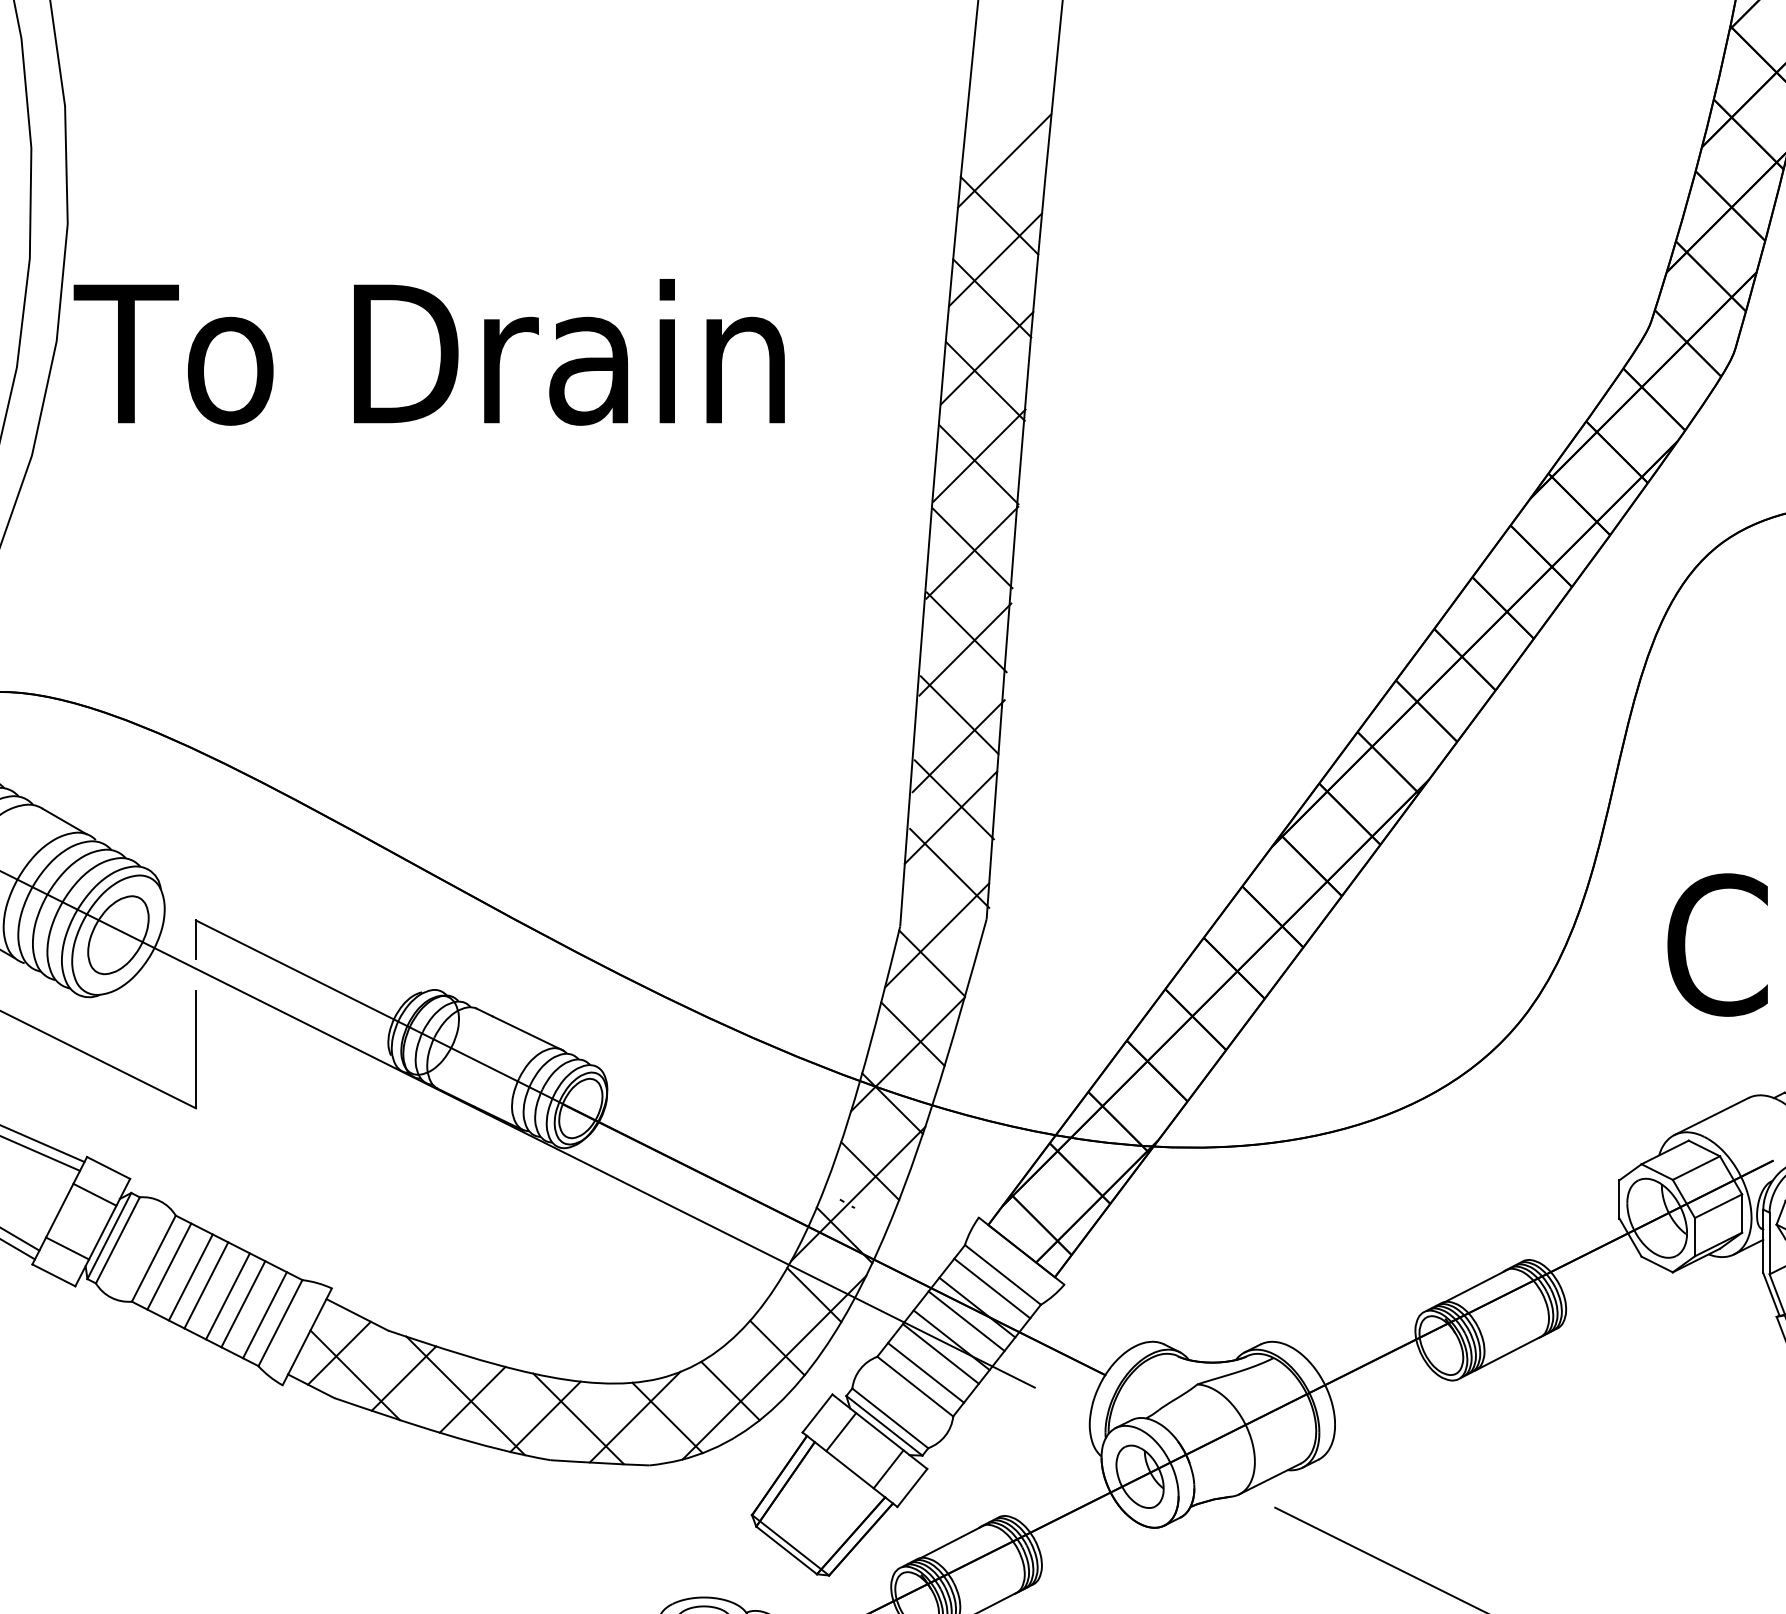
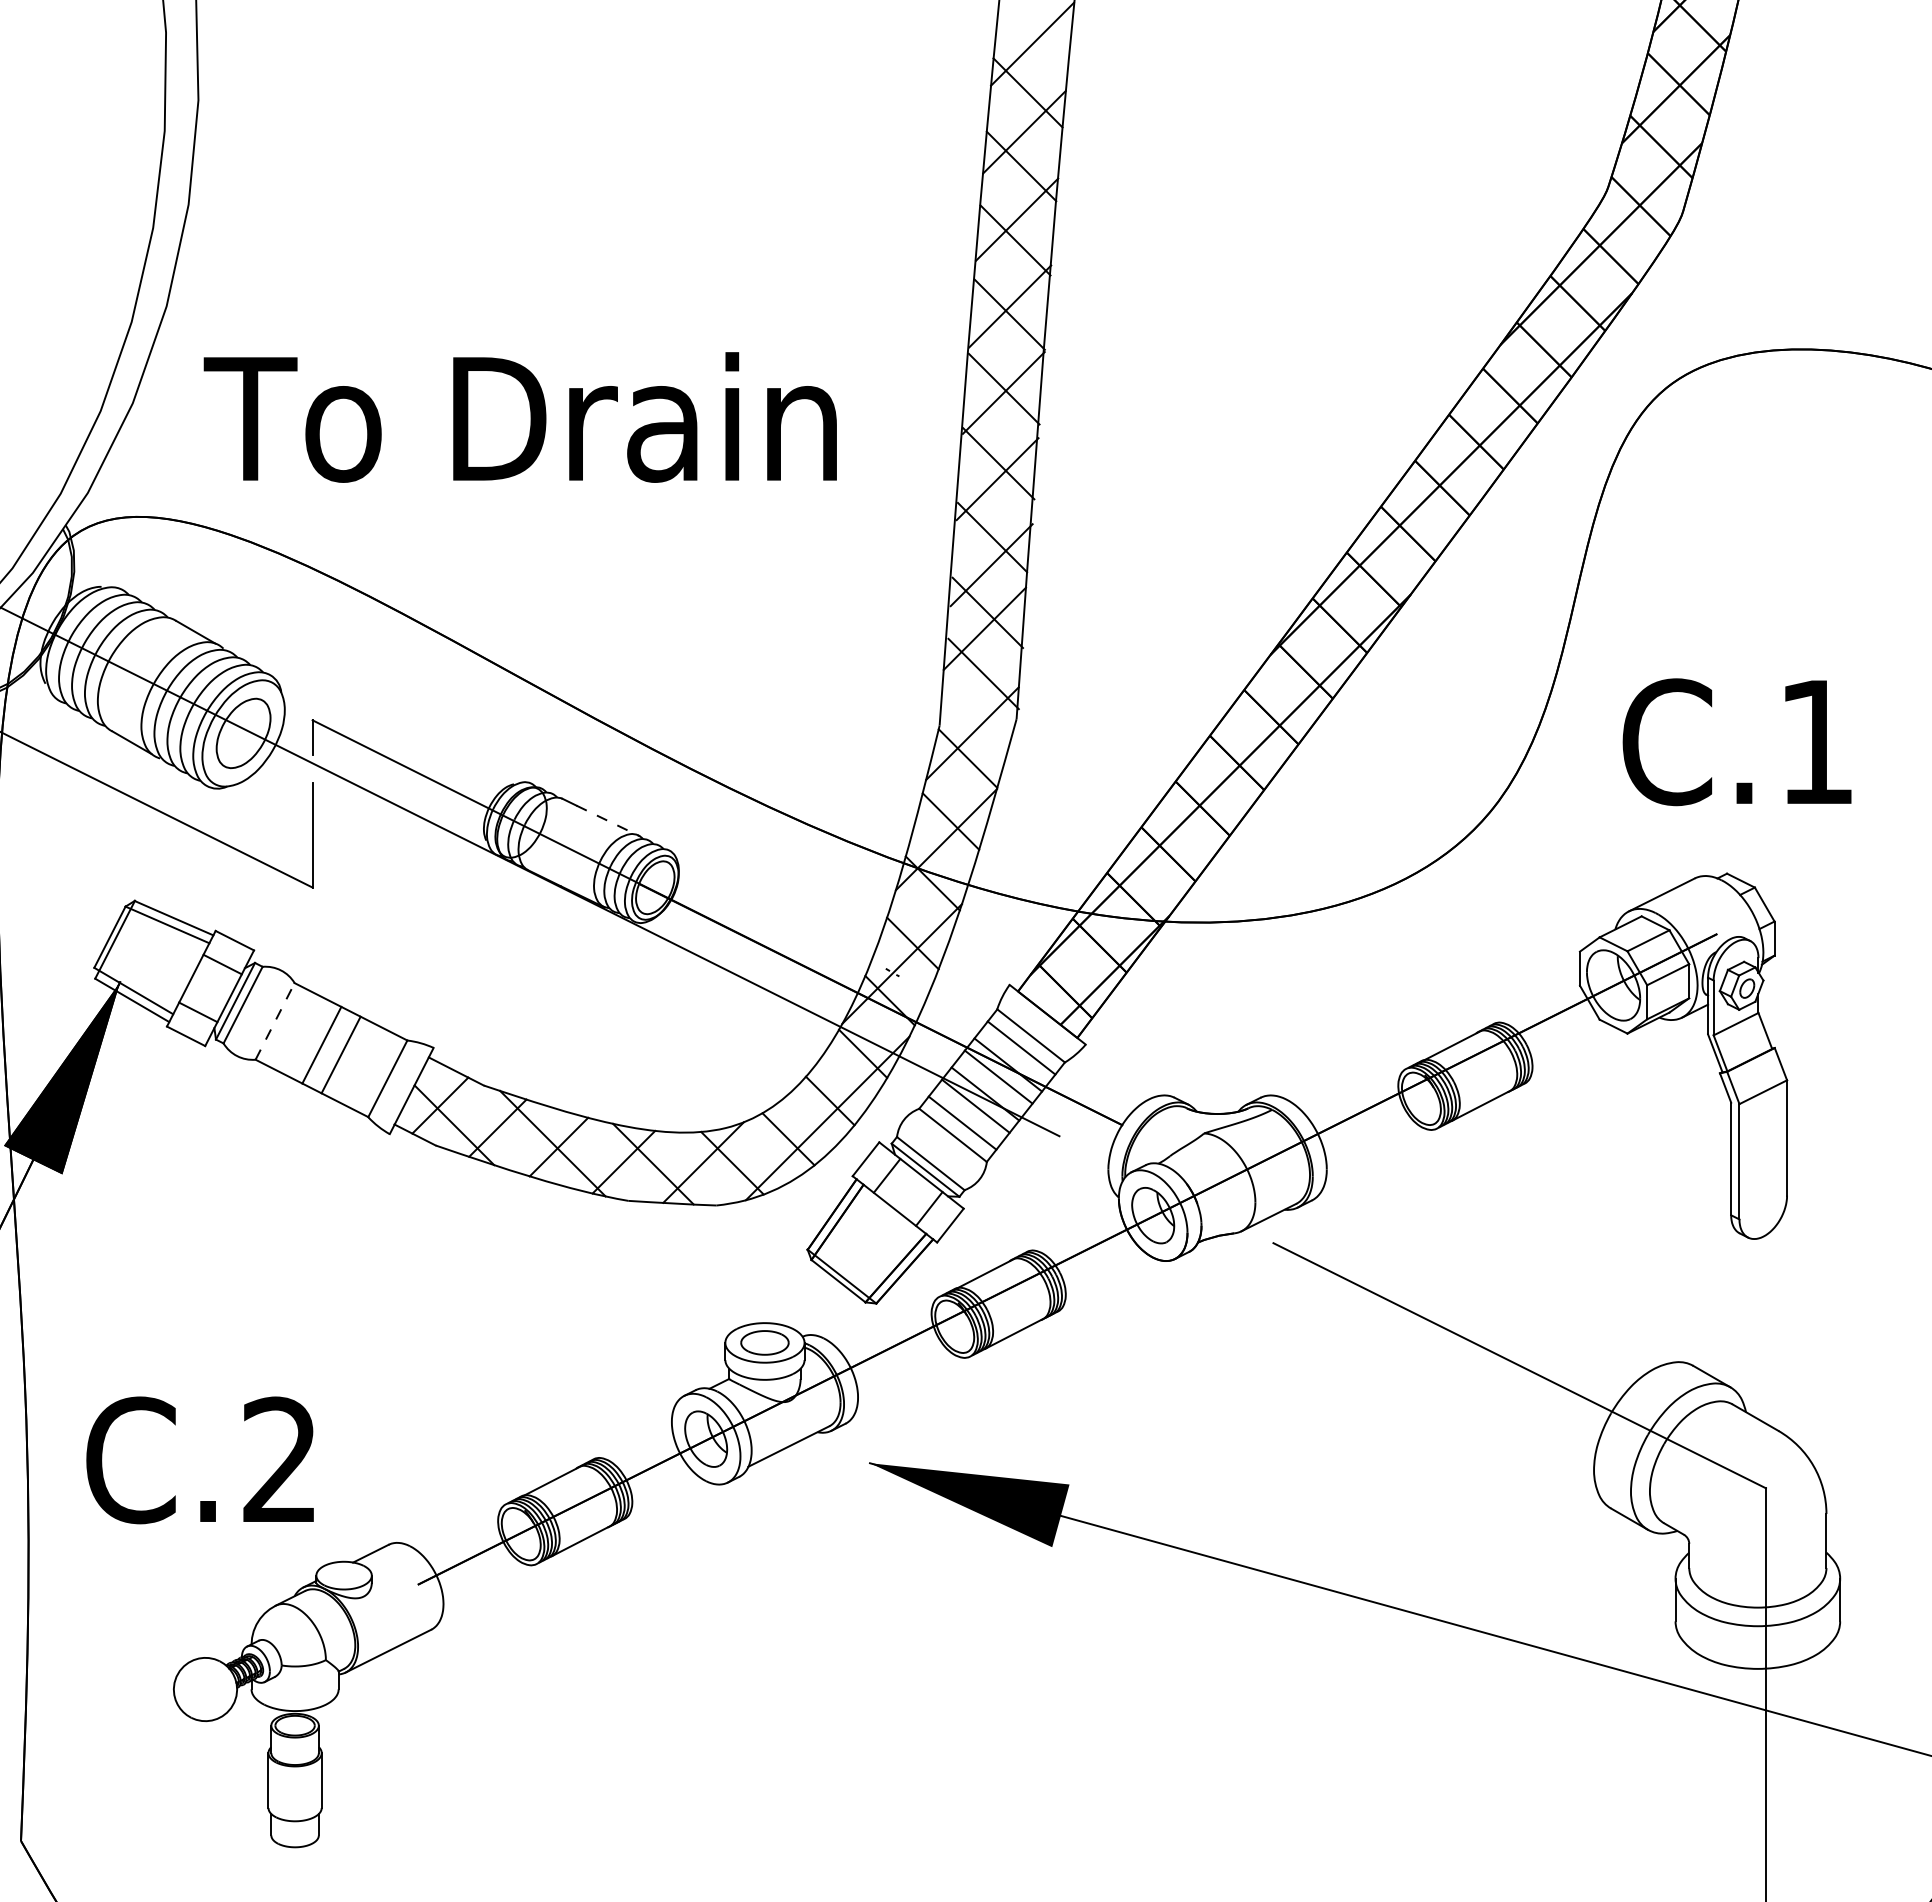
text: (428, 352) -> (519, 417), moved
line: (528, 1034) -> (608, 821), solid -> dashed
line: (154, 1258) -> (275, 1021), solid -> dashed
line: (168, 1266) -> (288, 1028), removed
line: (190, 1276) -> (307, 1037), removed
line: (243, 1303) -> (354, 1061), removed
line: (264, 1314) -> (373, 1071), removed

